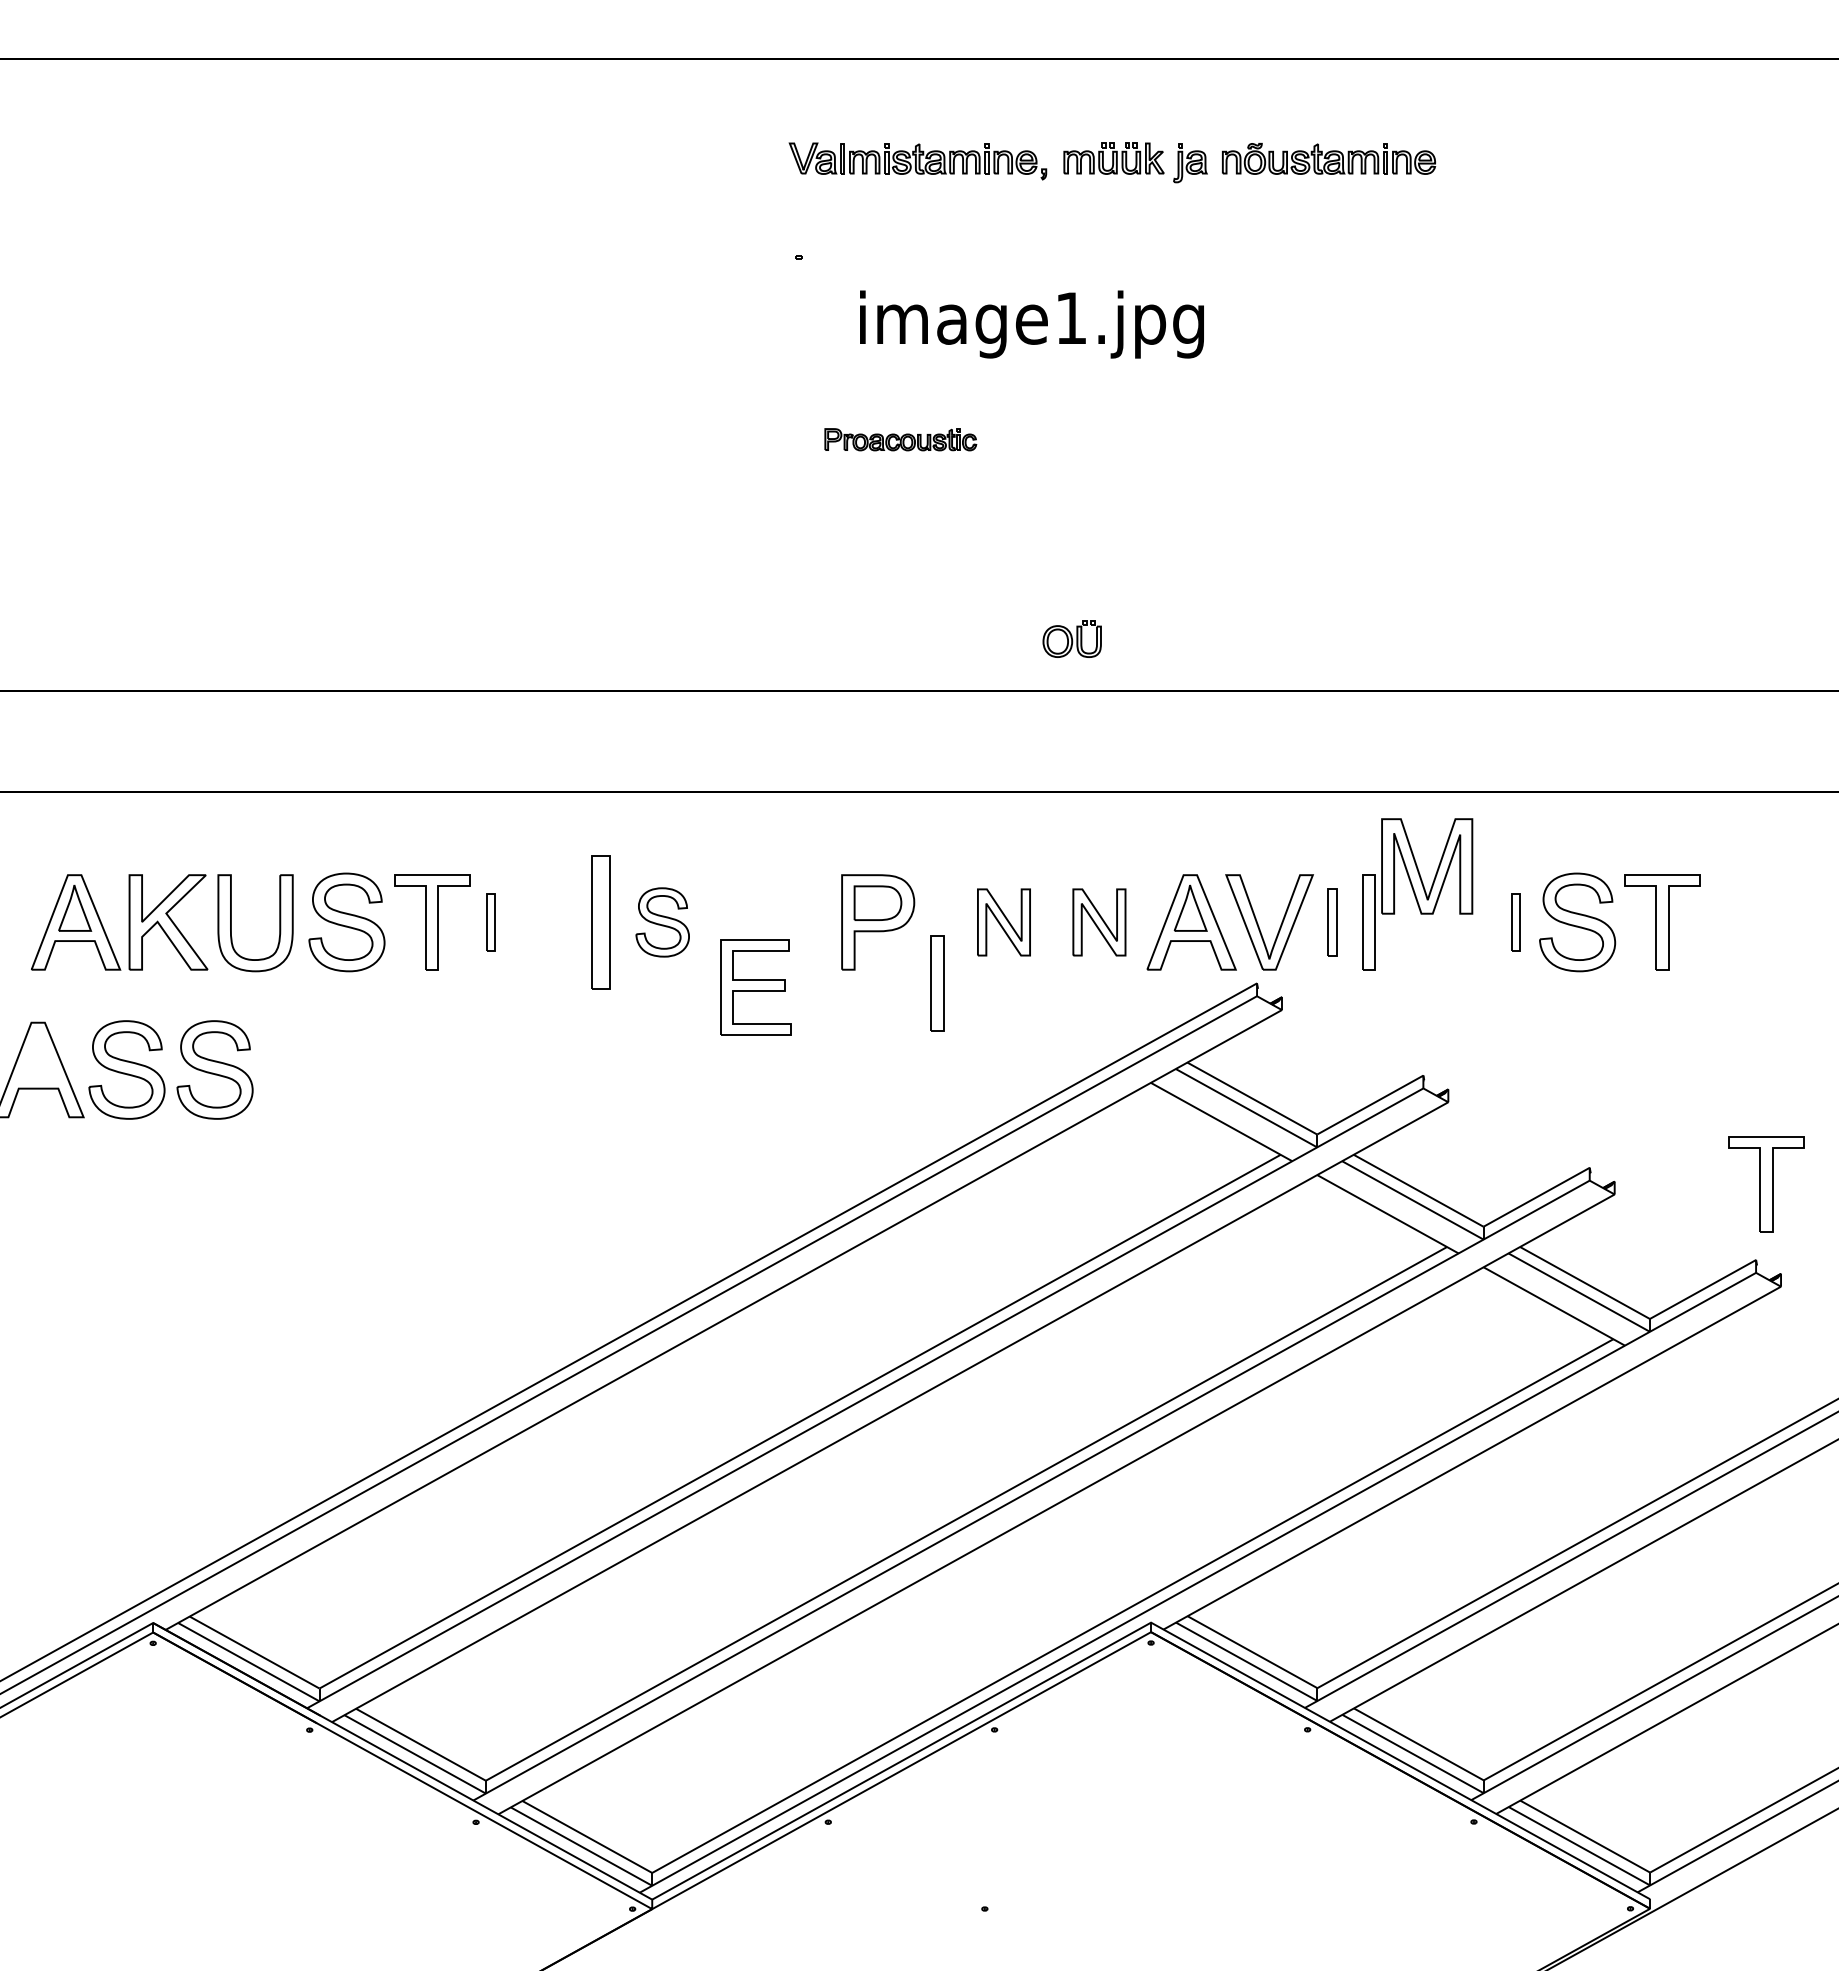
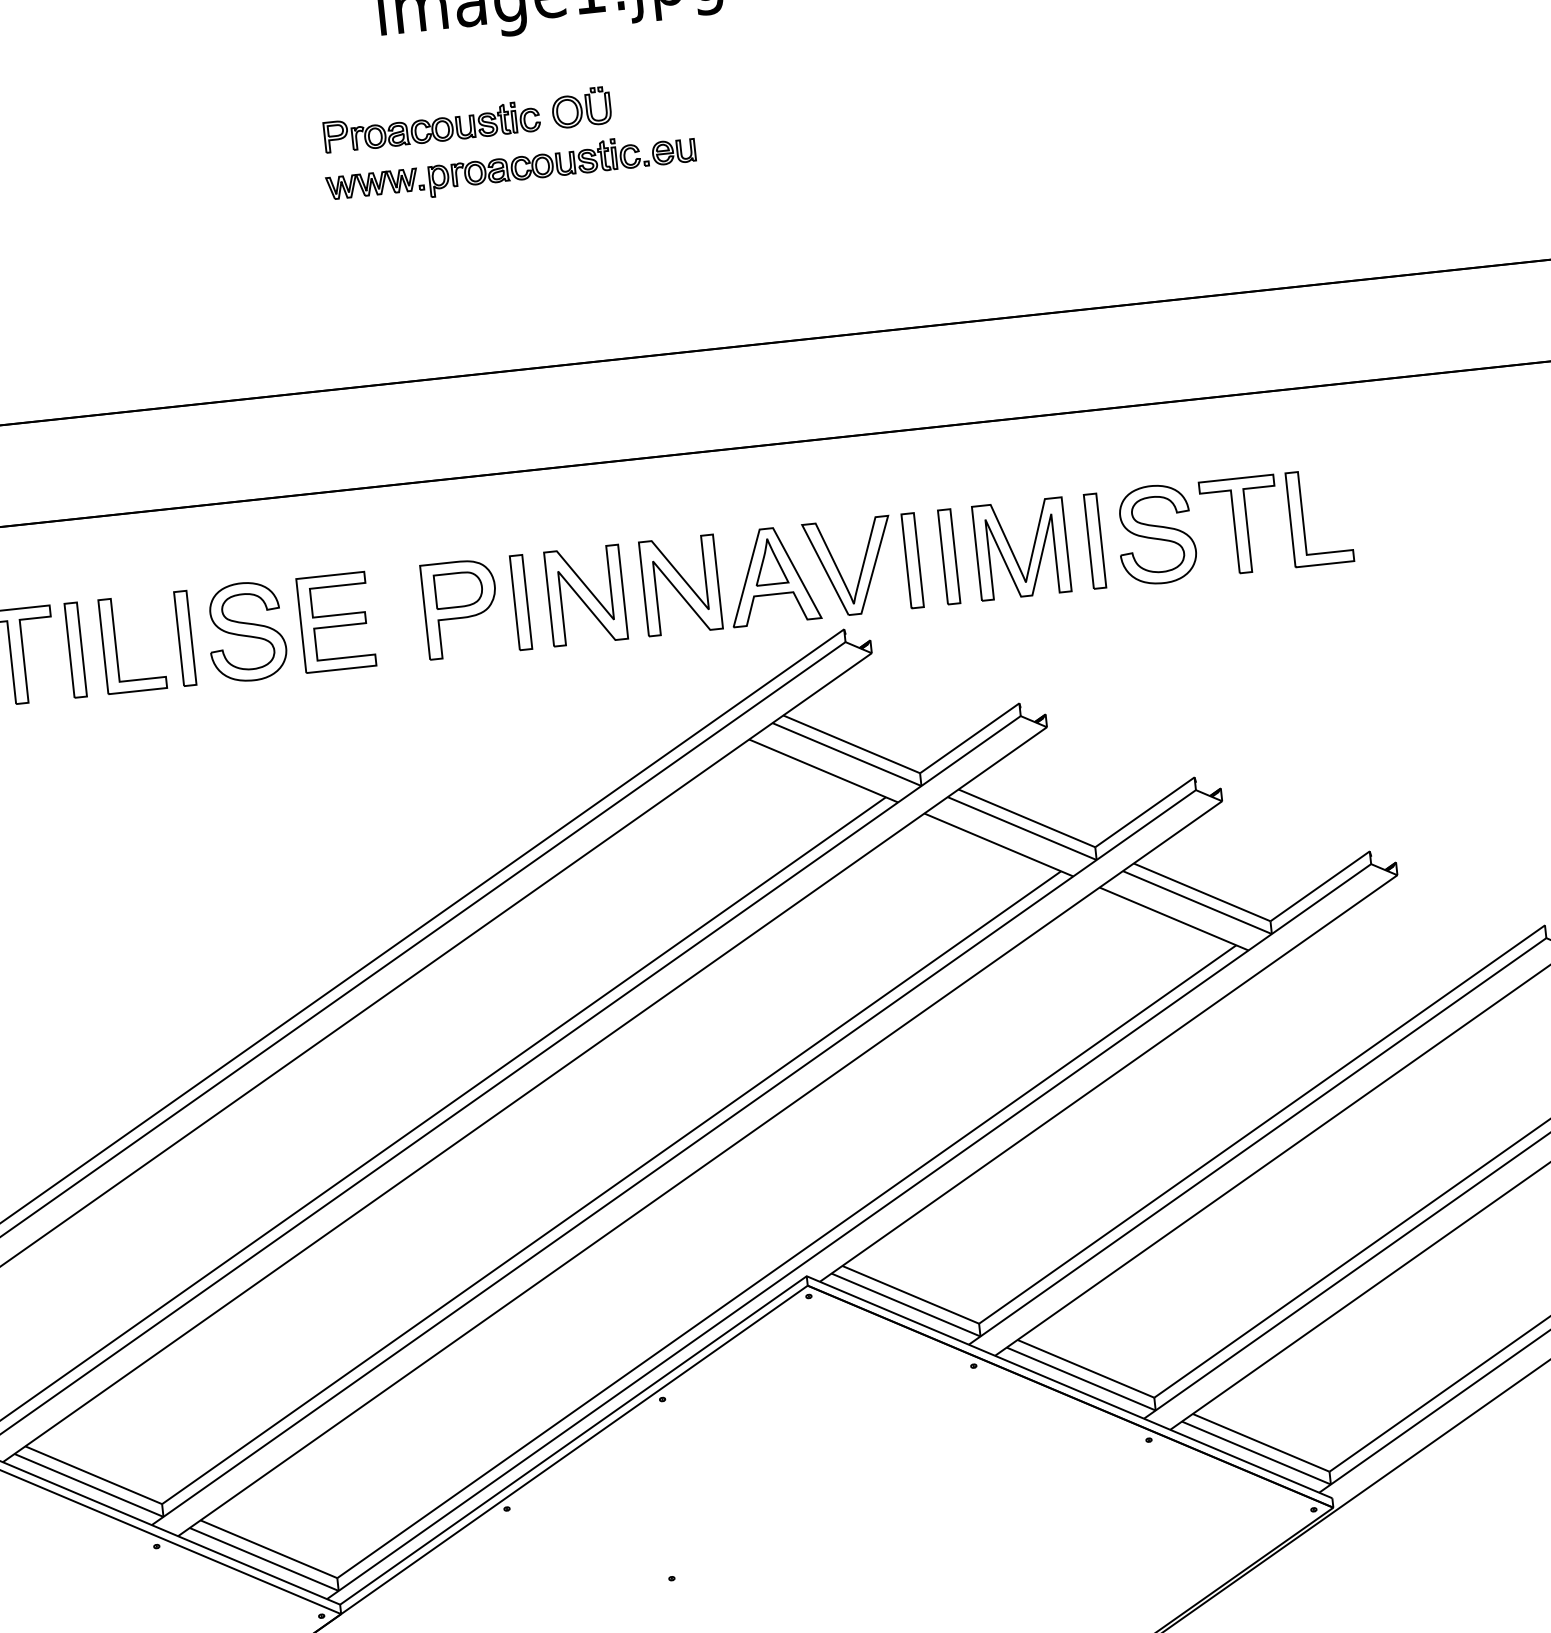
part: (900, 439) -> (431, 126), size x1.43
part: (974, 490) -> (510, 169), added
part: (1071, 638) -> (580, 107), moved
part: (1418, 868) -> (1013, 552), moved
part: (490, 922) -> (75, 650), size x1.67
part: (531, 922) -> (116, 645), added
part: (600, 922) -> (184, 638), size x0.71
part: (662, 922) -> (246, 631), size x1.43
part: (1003, 922) -> (585, 595), size x1.43
part: (1099, 922) -> (681, 585), size x1.43
part: (1332, 922) -> (912, 560), size x1.43
part: (1515, 922) -> (1094, 541), size x1.67
part: (1725, 922) -> (1303, 519), added
part: (937, 983) -> (520, 602), moved
part: (755, 987) -> (336, 622), moved
part: (1766, 1184) -> (1372, 775), removed

